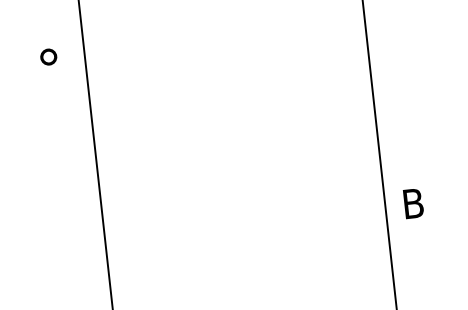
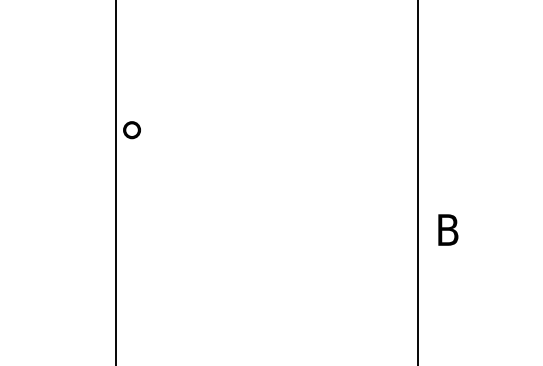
circle: (48, 57) -> (131, 130), moved

